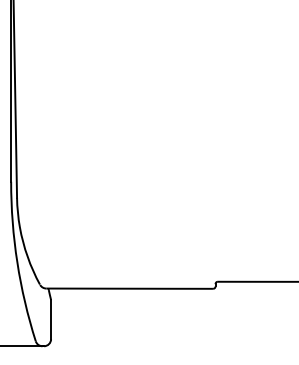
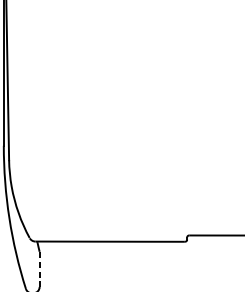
line: (51, 319) -> (40, 269), solid -> dashed

